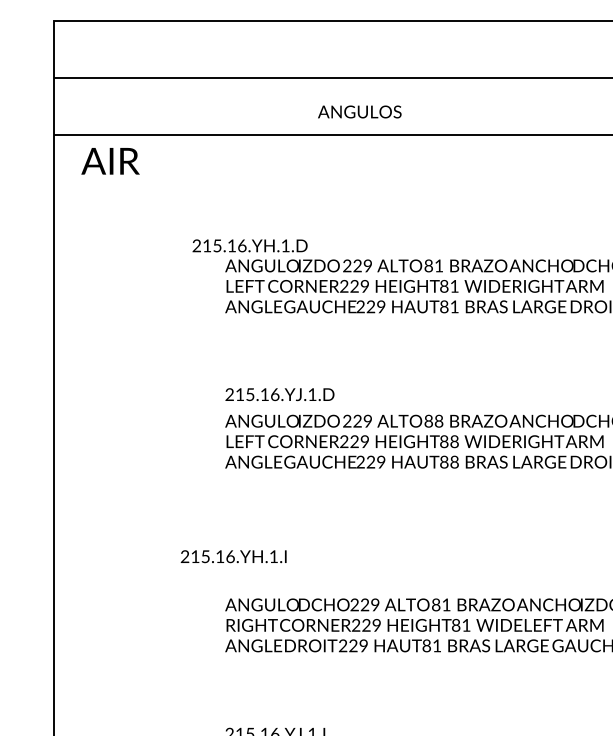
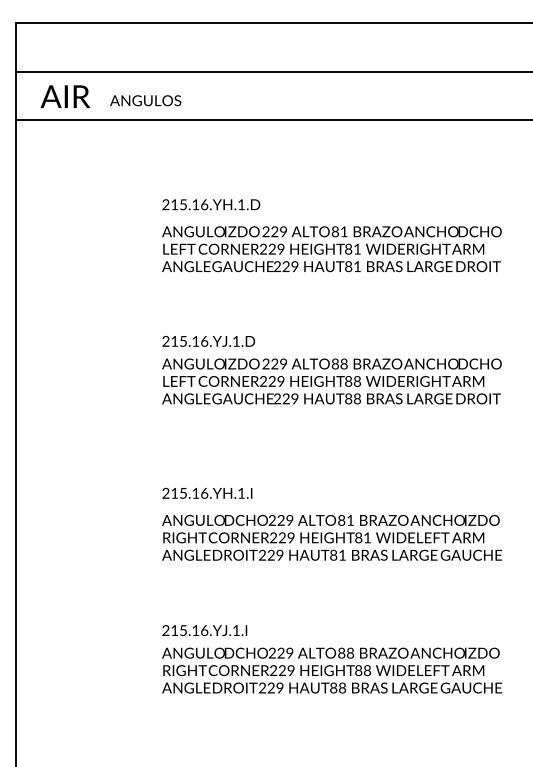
text: (359, 111) -> (145, 100), moved
text: (110, 161) -> (65, 96), moved
text: (250, 245) -> (211, 204), moved
text: (233, 555) -> (207, 492), moved

